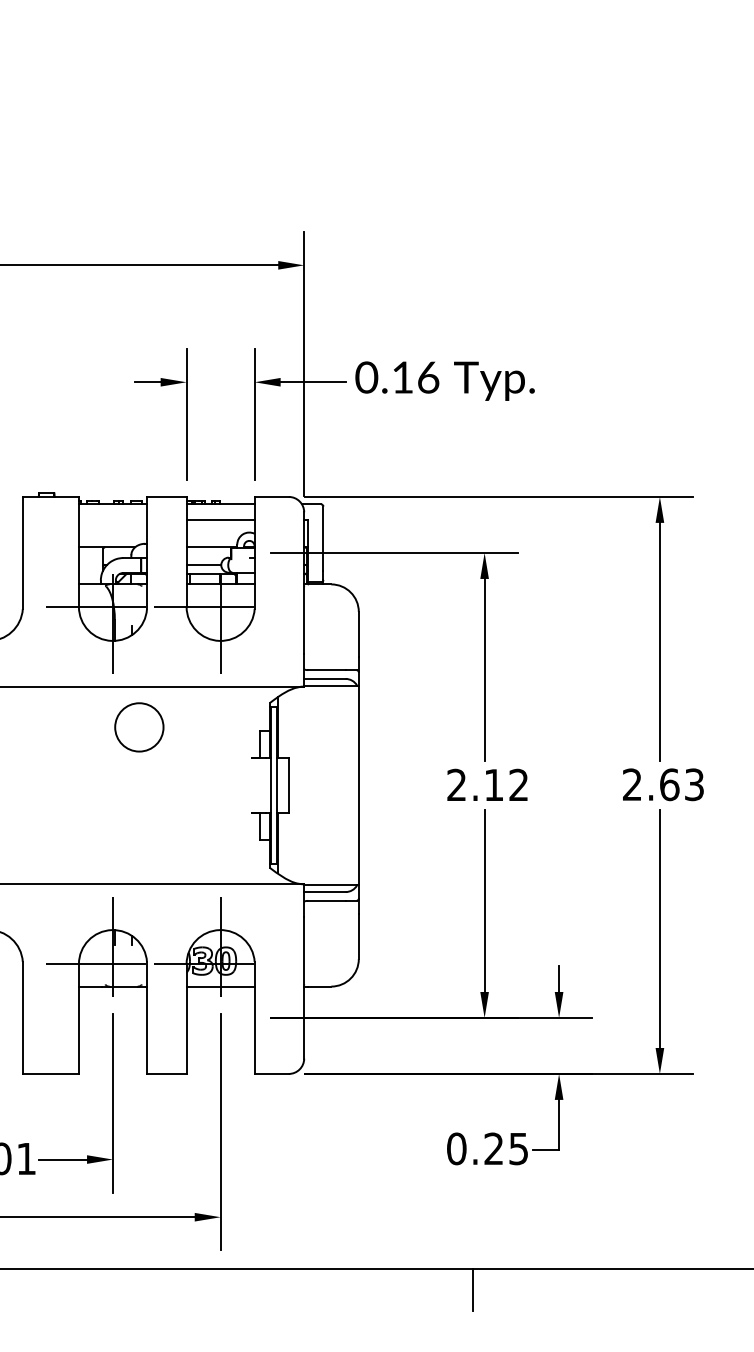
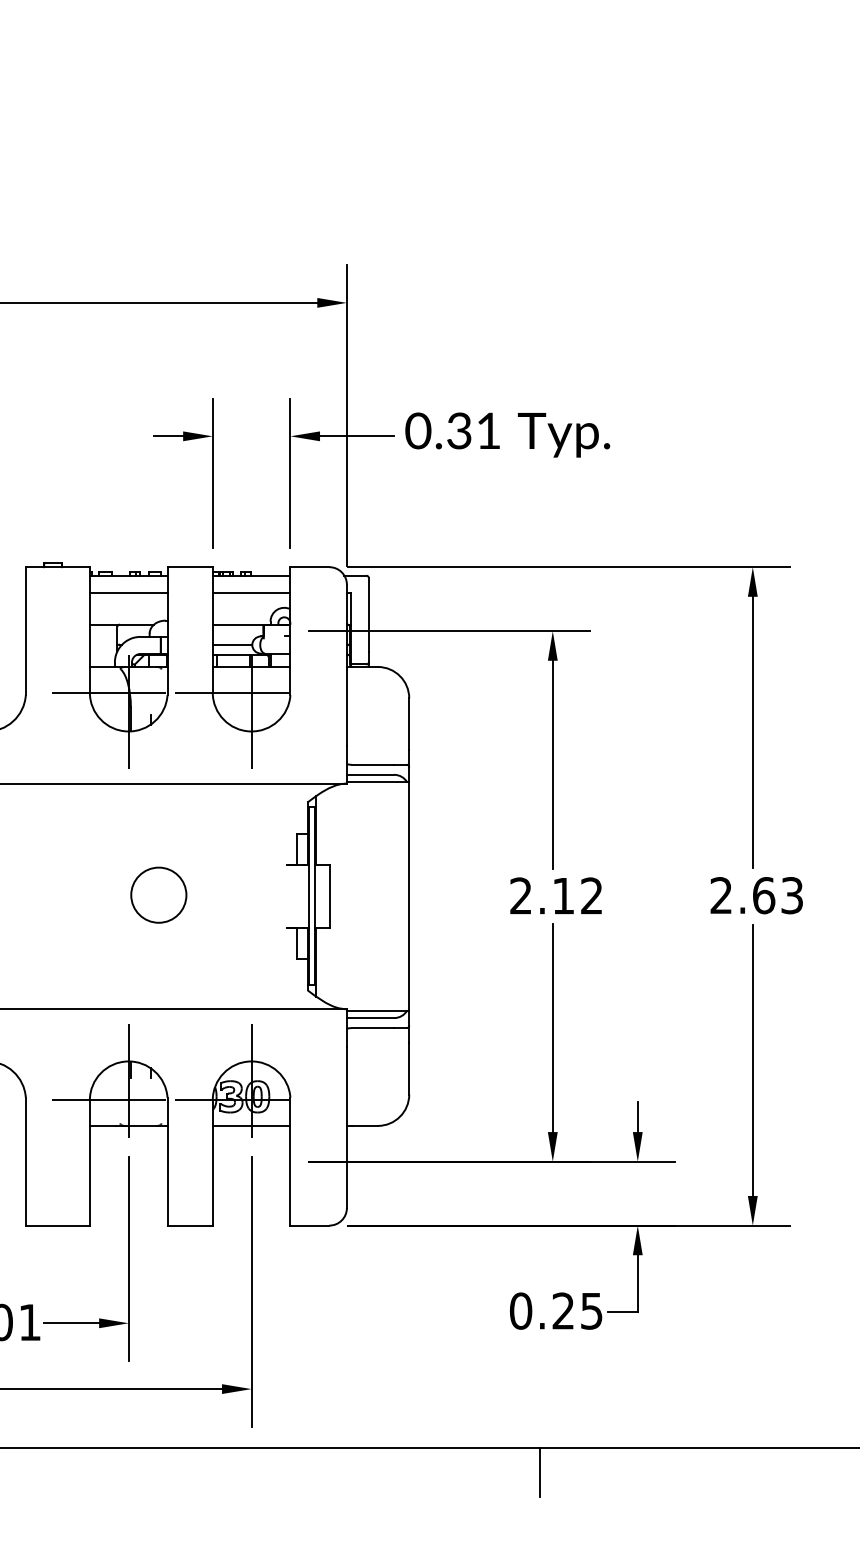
text: (415, 377) -> (473, 430), 0.16 -> 0.31
line: (112, 519) -> (128, 592), added
circle: (139, 727) -> (158, 895), moved

